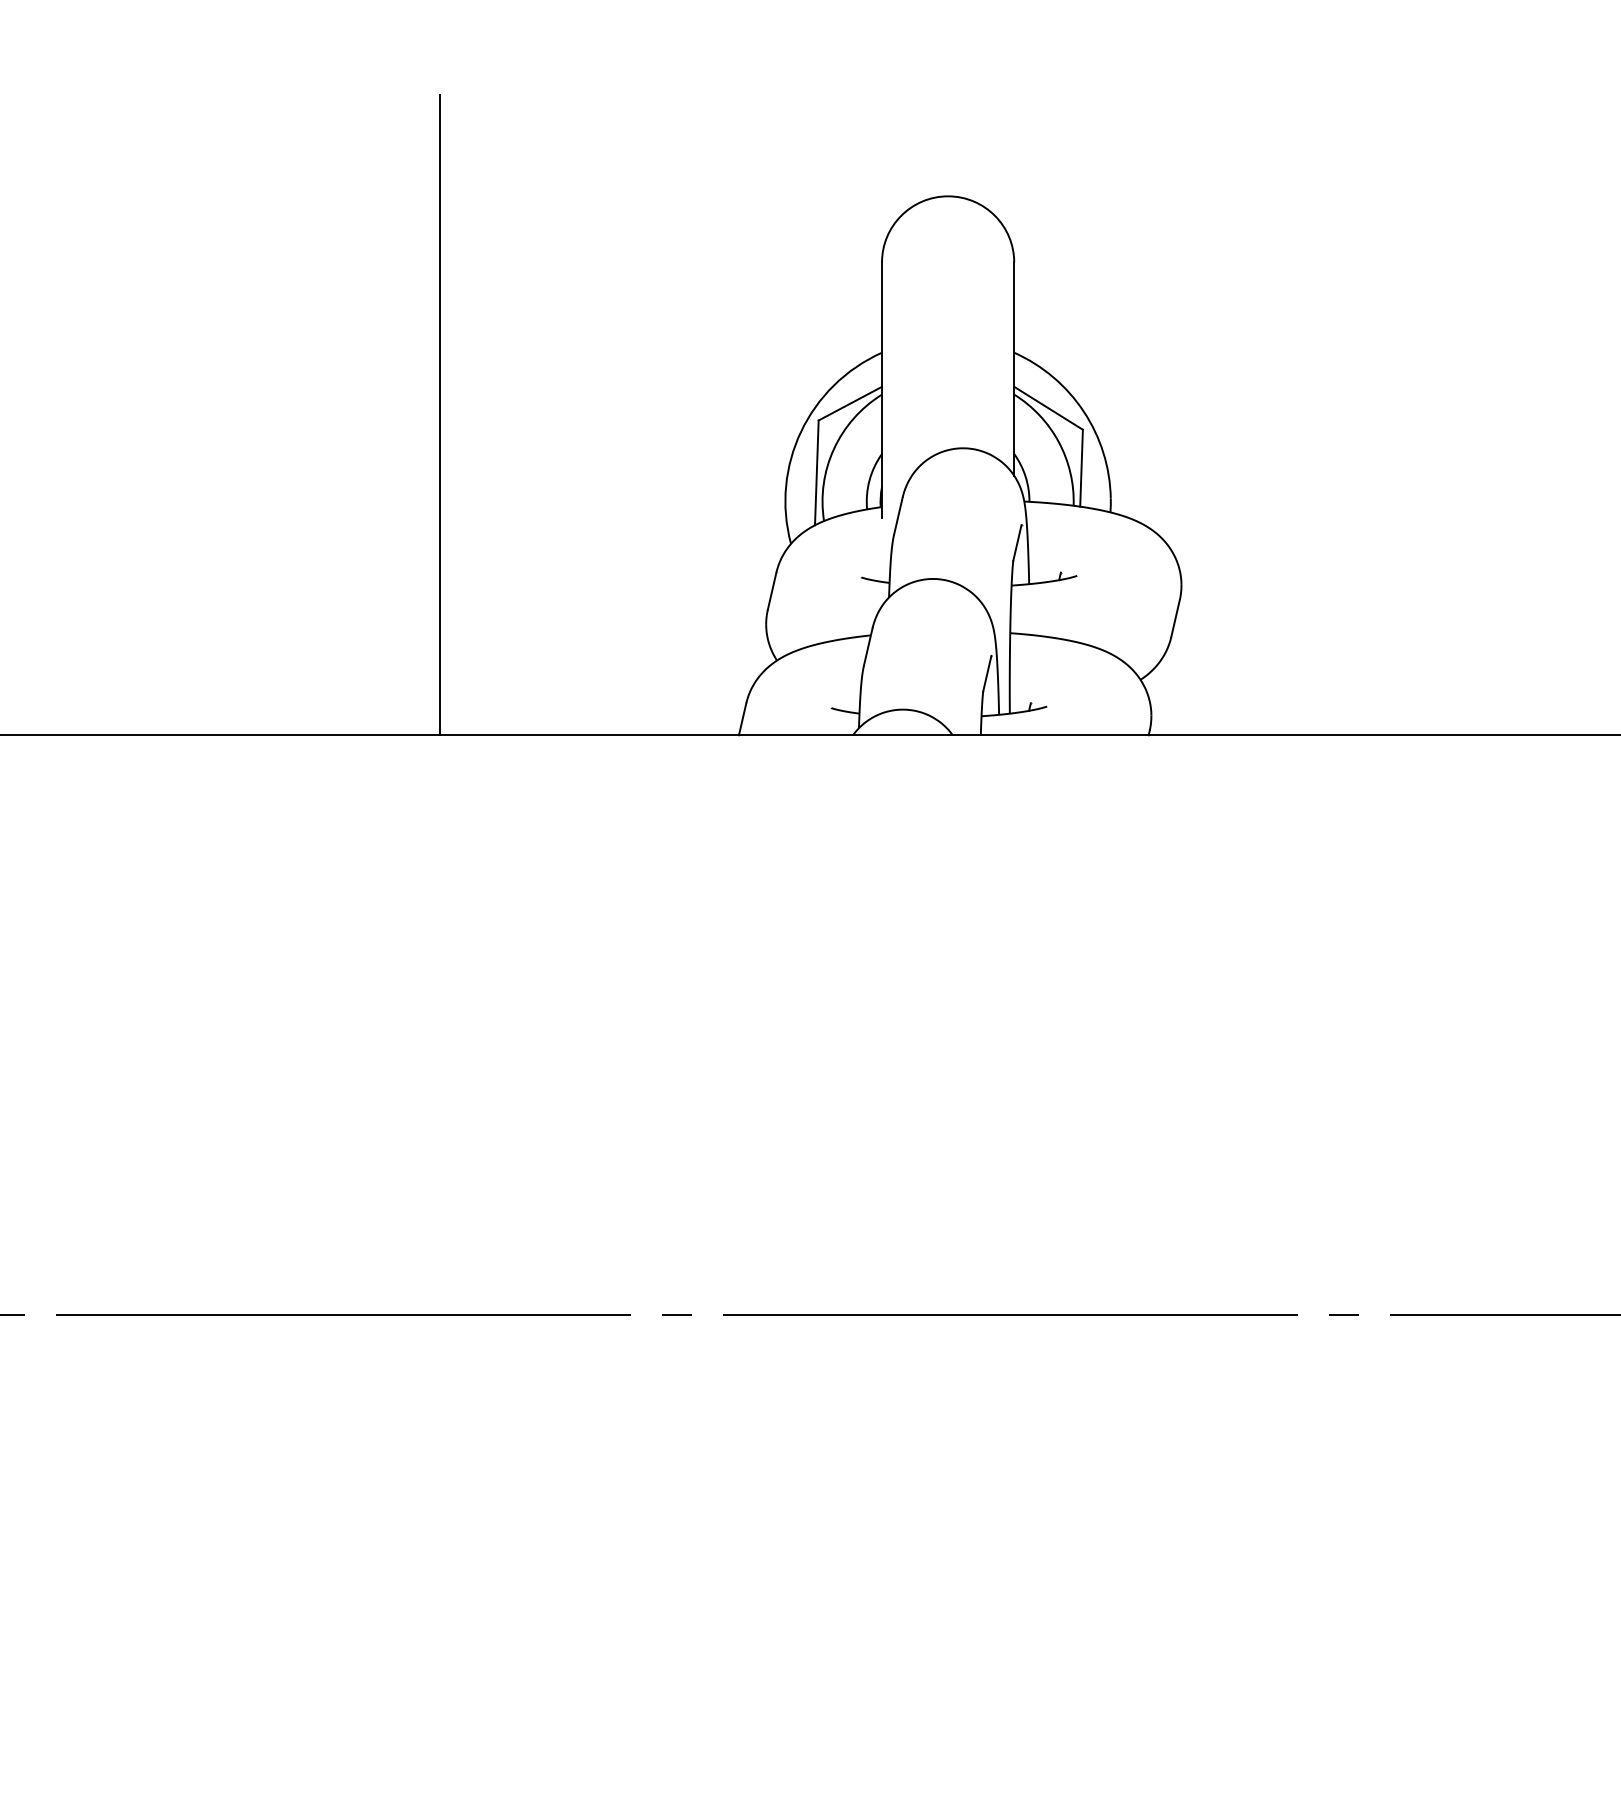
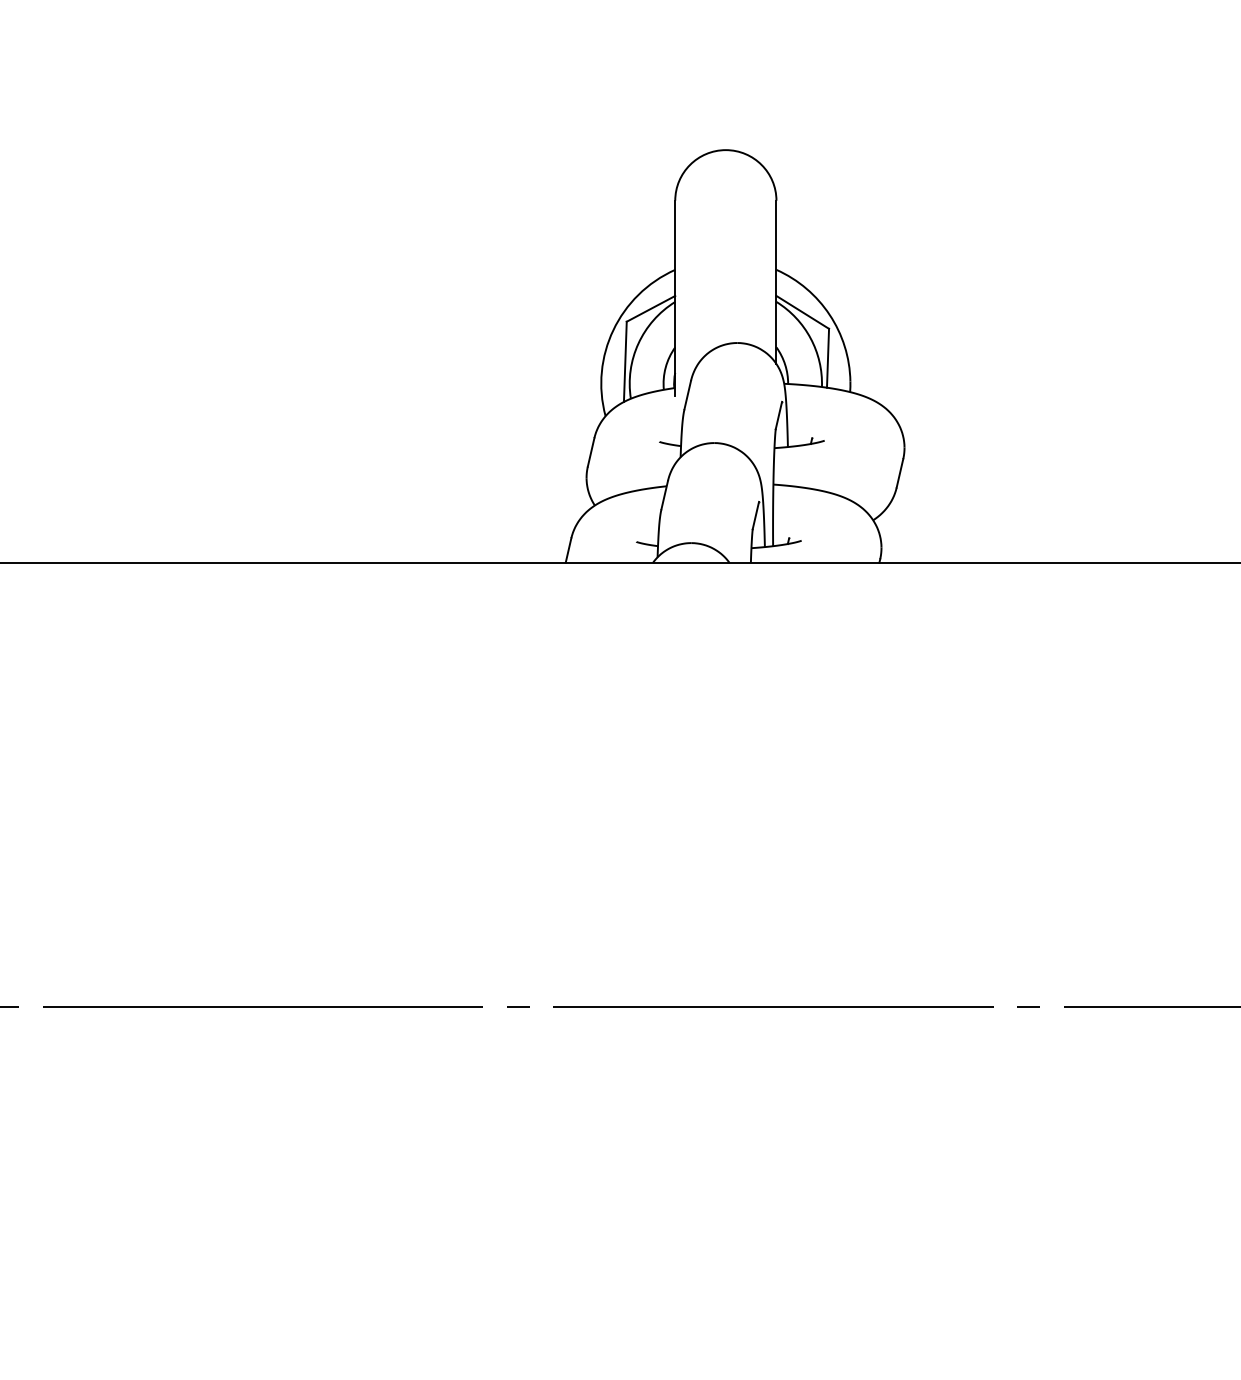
line: (439, 414) -> (336, 317), removed

